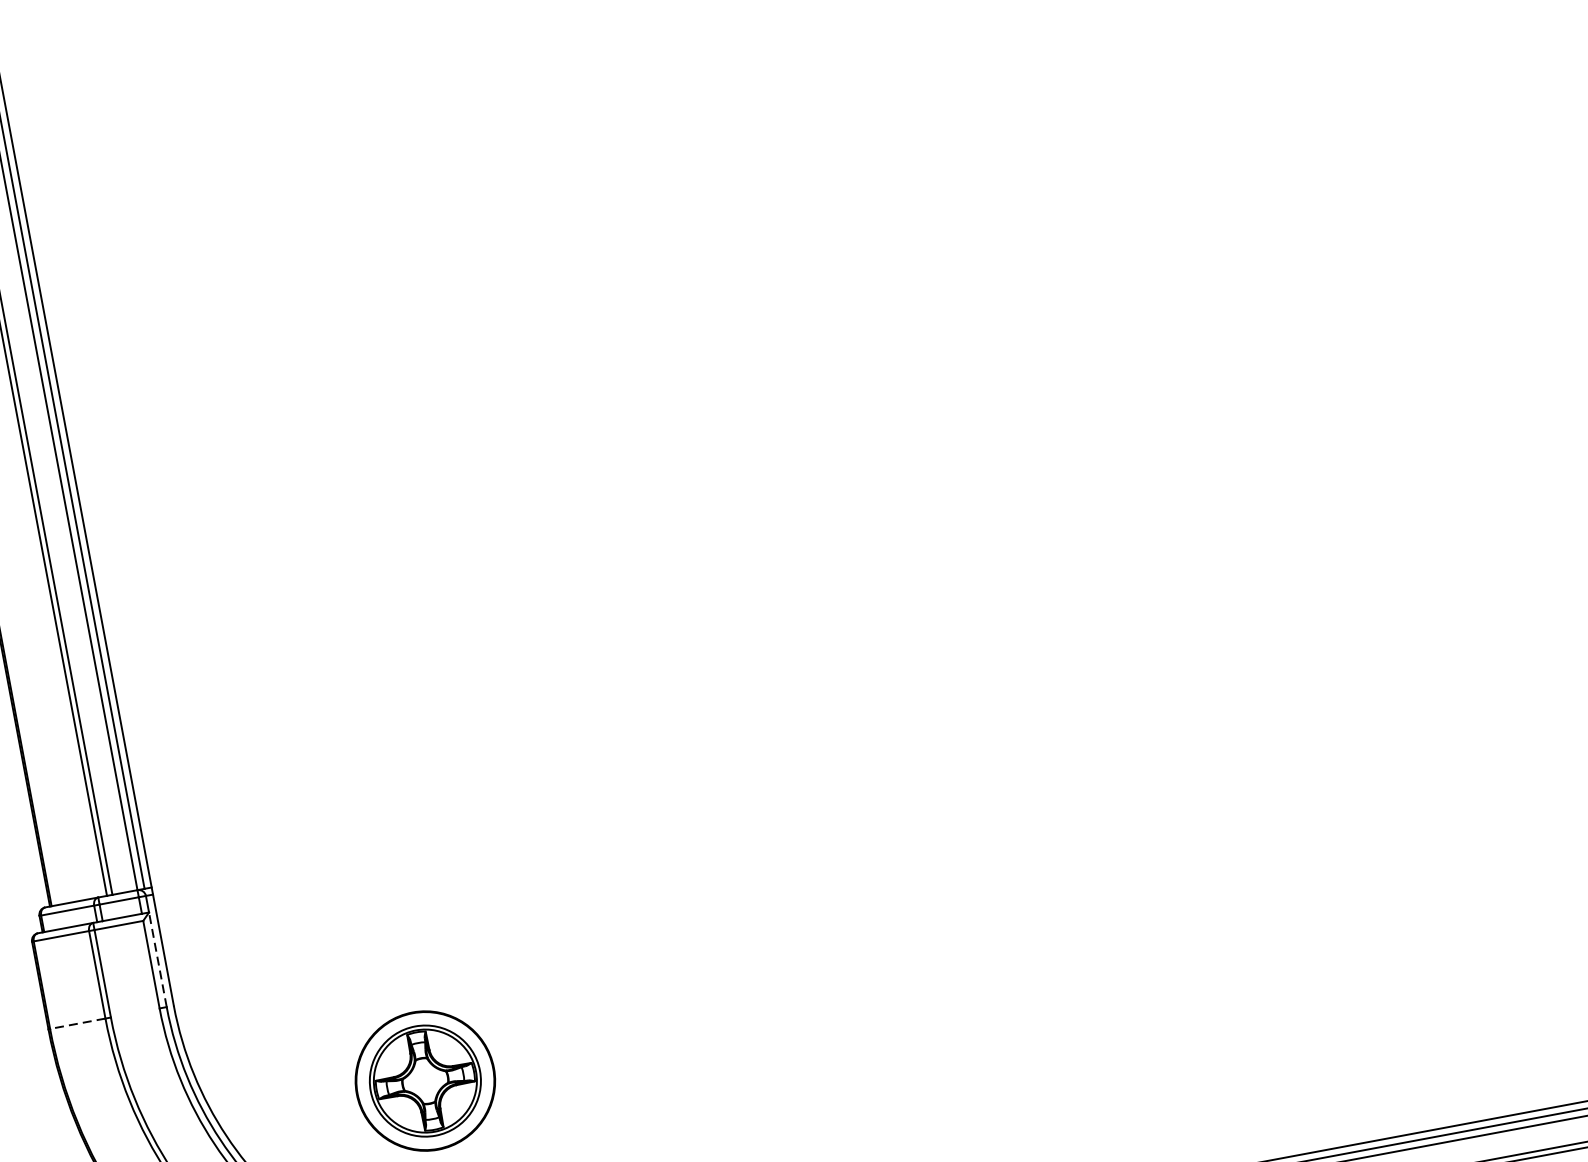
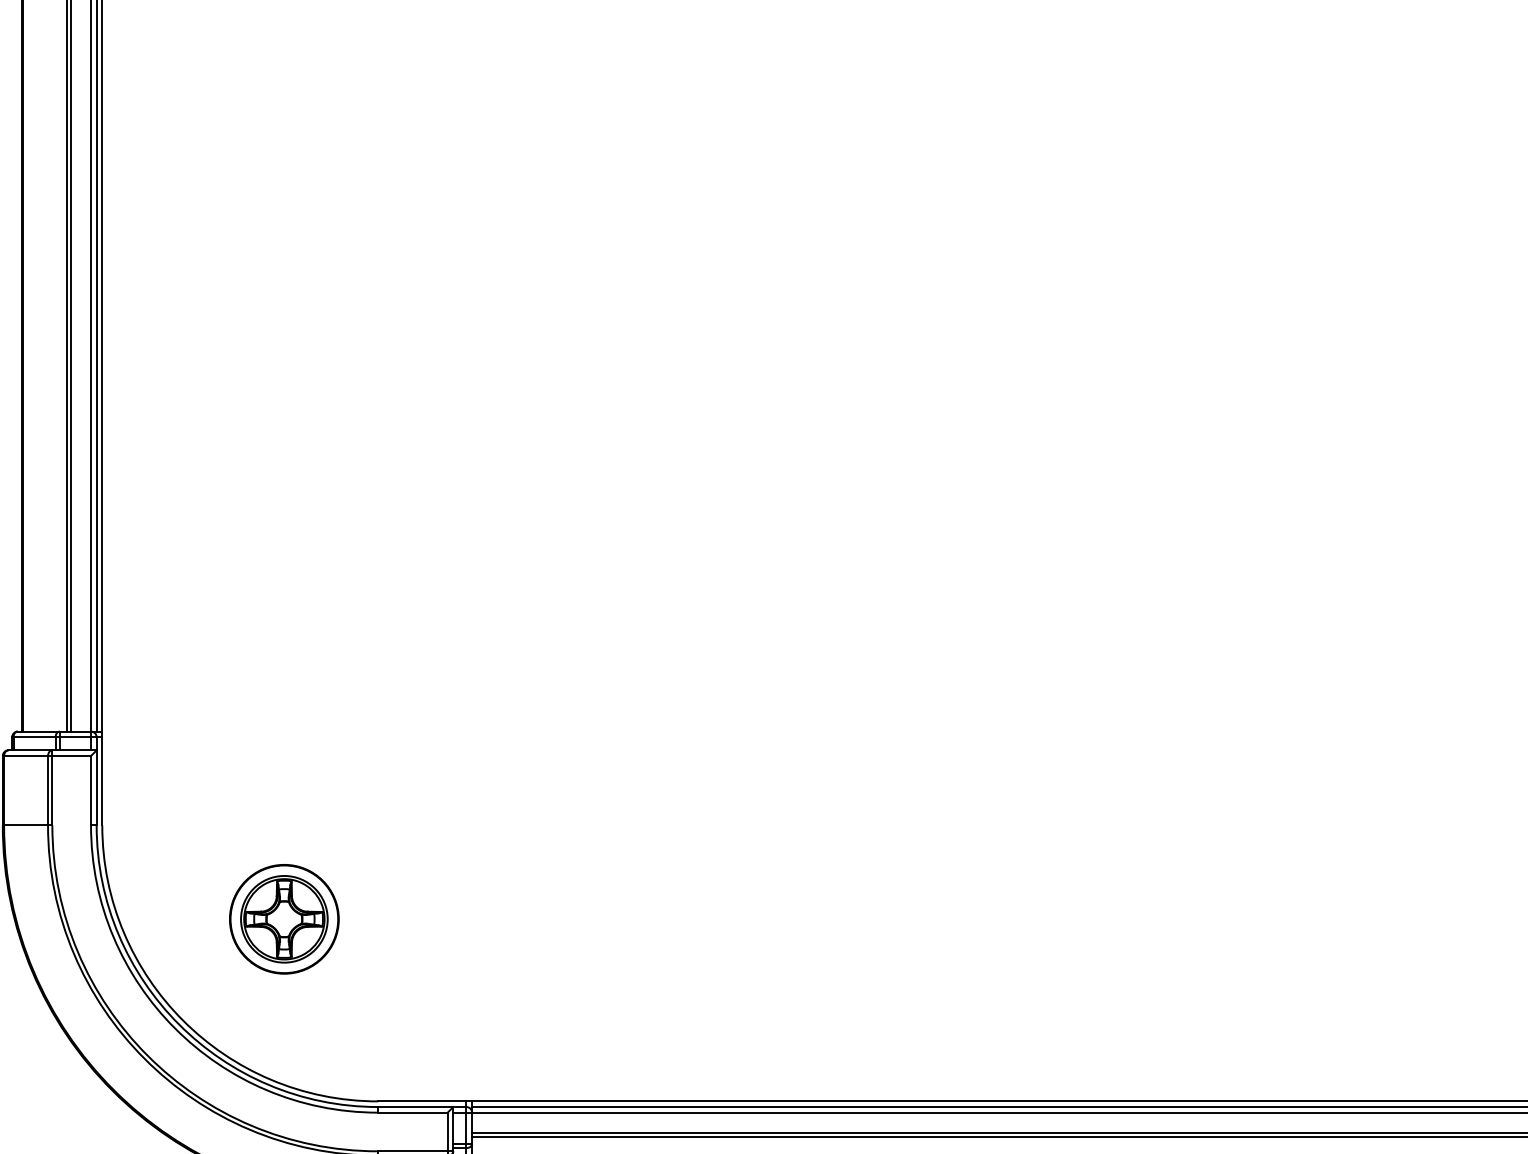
line: (157, 959) -> (96, 787), dashed -> solid
line: (78, 1023) -> (26, 825), dashed -> solid

